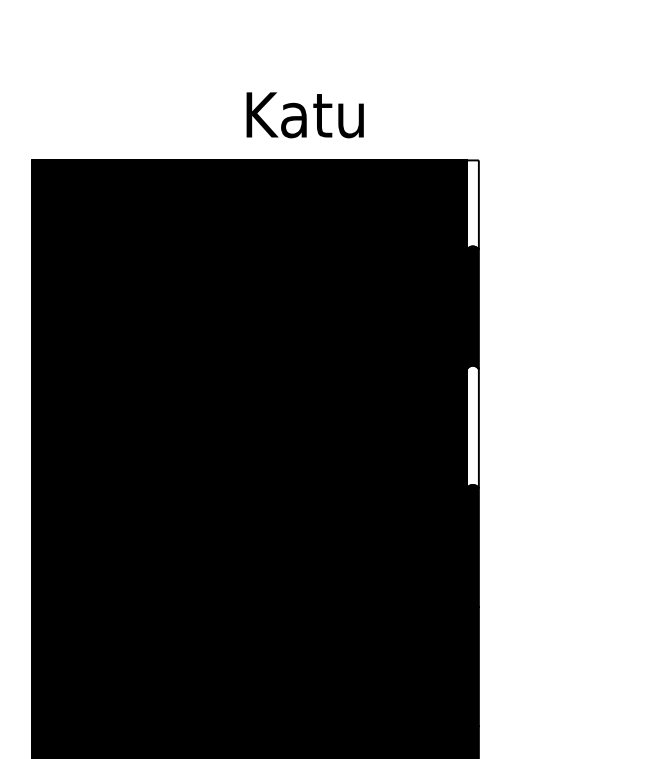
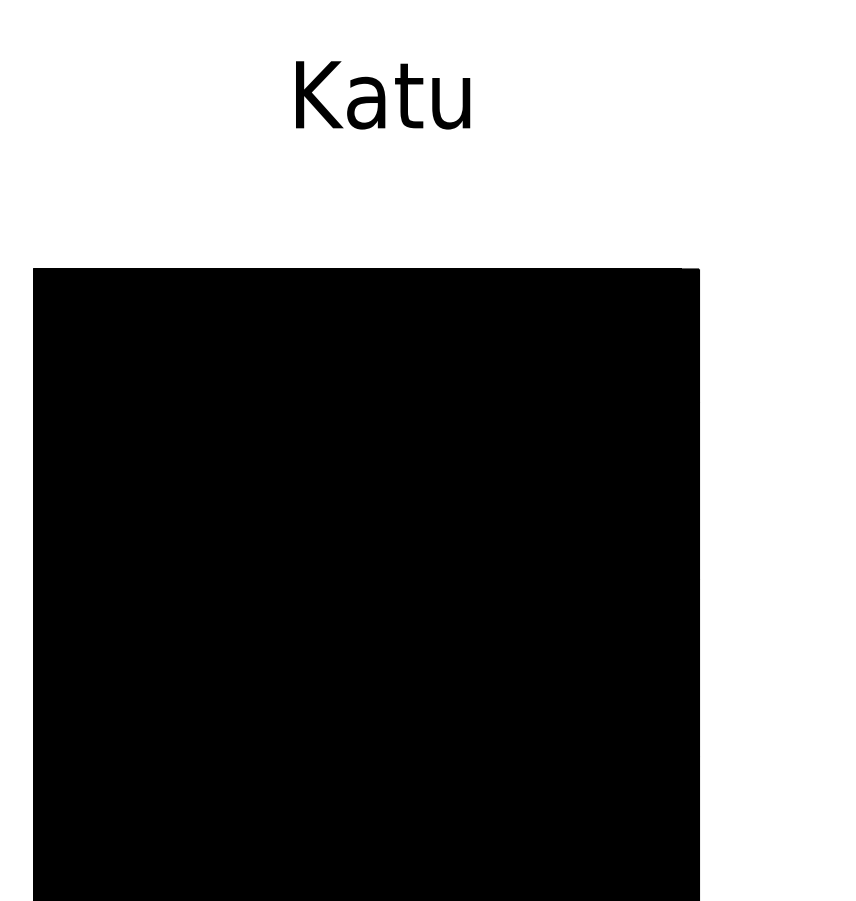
text: (304, 115) -> (381, 95), moved
fill: (472, 205) -> (689, 336), added
fill: (472, 426) -> (689, 664), added

